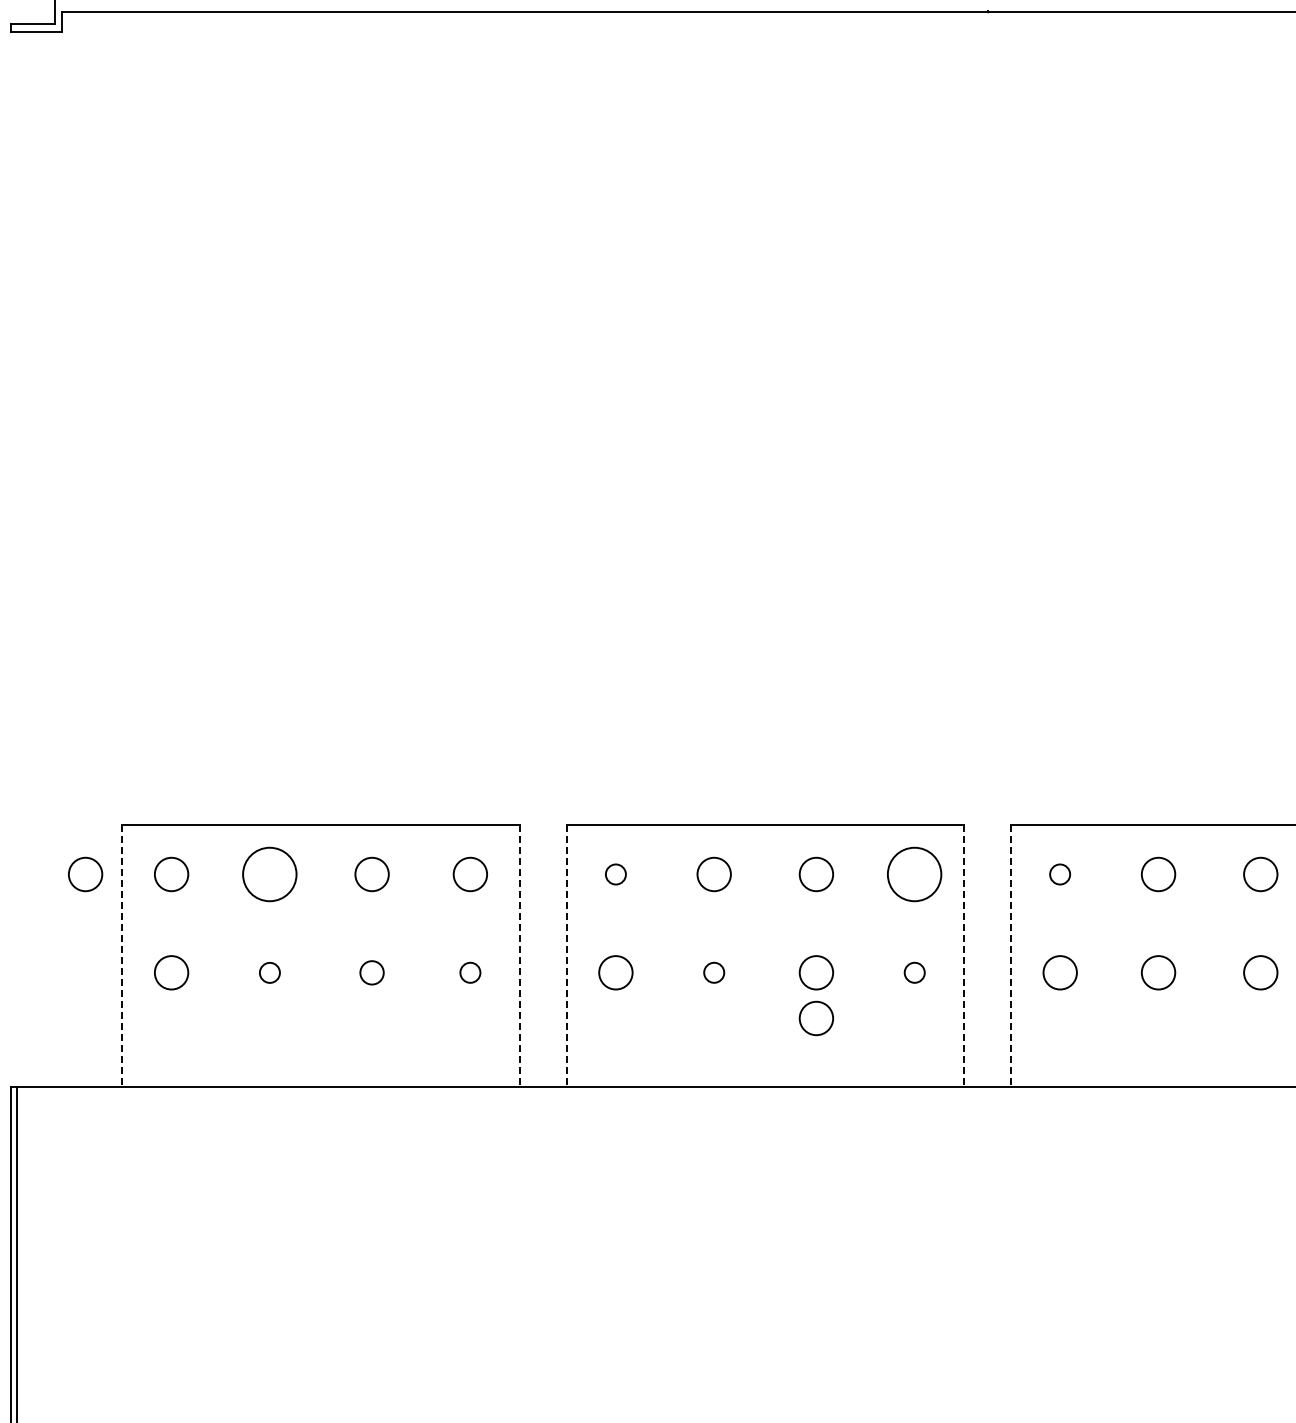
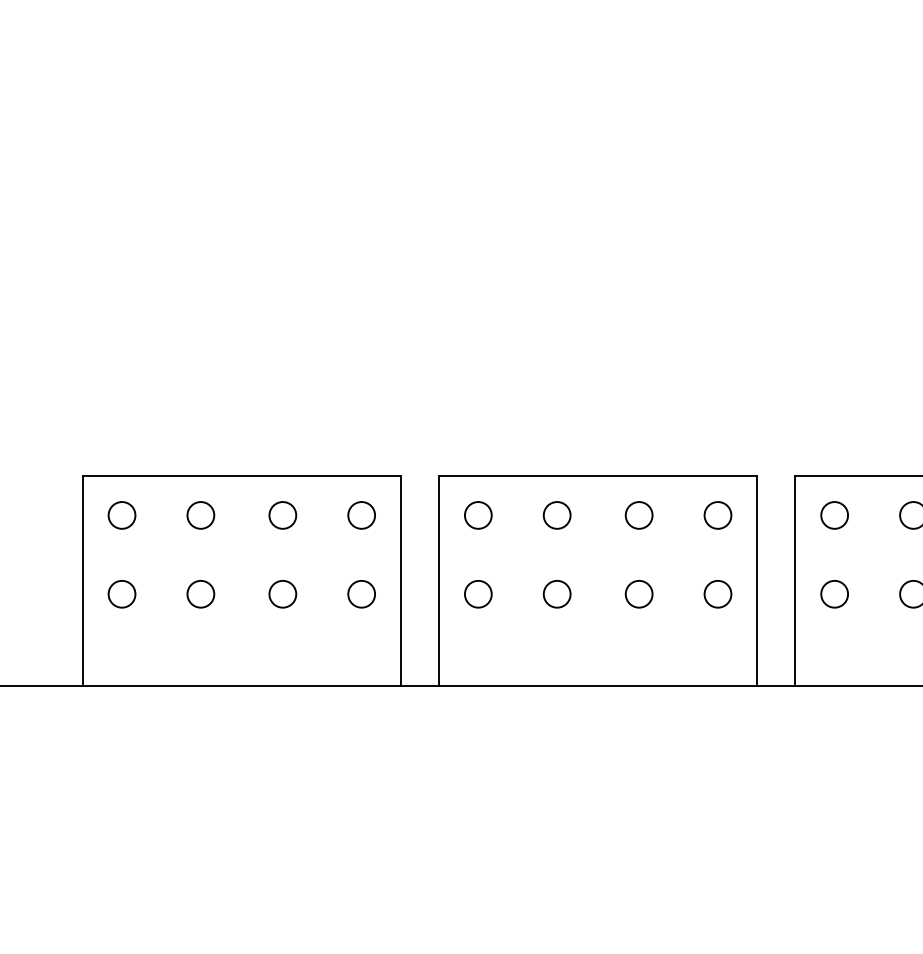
circle: (85, 874) -> (53, 515), removed
circle: (269, 874) -> (200, 515), size x0.62
circle: (615, 874) -> (478, 515), size x1.67
circle: (914, 874) -> (717, 515), size x0.62
circle: (1059, 874) -> (834, 515), size x1.67
line: (122, 956) -> (82, 581), dashed -> solid
line: (519, 956) -> (401, 581), dashed -> solid
line: (566, 956) -> (438, 581), dashed -> solid
line: (963, 956) -> (757, 581), dashed -> solid
line: (1011, 956) -> (795, 581), dashed -> solid
circle: (269, 972) -> (200, 594), size x1.67
circle: (371, 972) -> (282, 594), size x1.43
circle: (470, 972) -> (361, 594), size x1.67
circle: (713, 972) -> (556, 594), size x1.67
circle: (914, 972) -> (717, 594), size x1.67
circle: (815, 1018) -> (638, 630), removed

